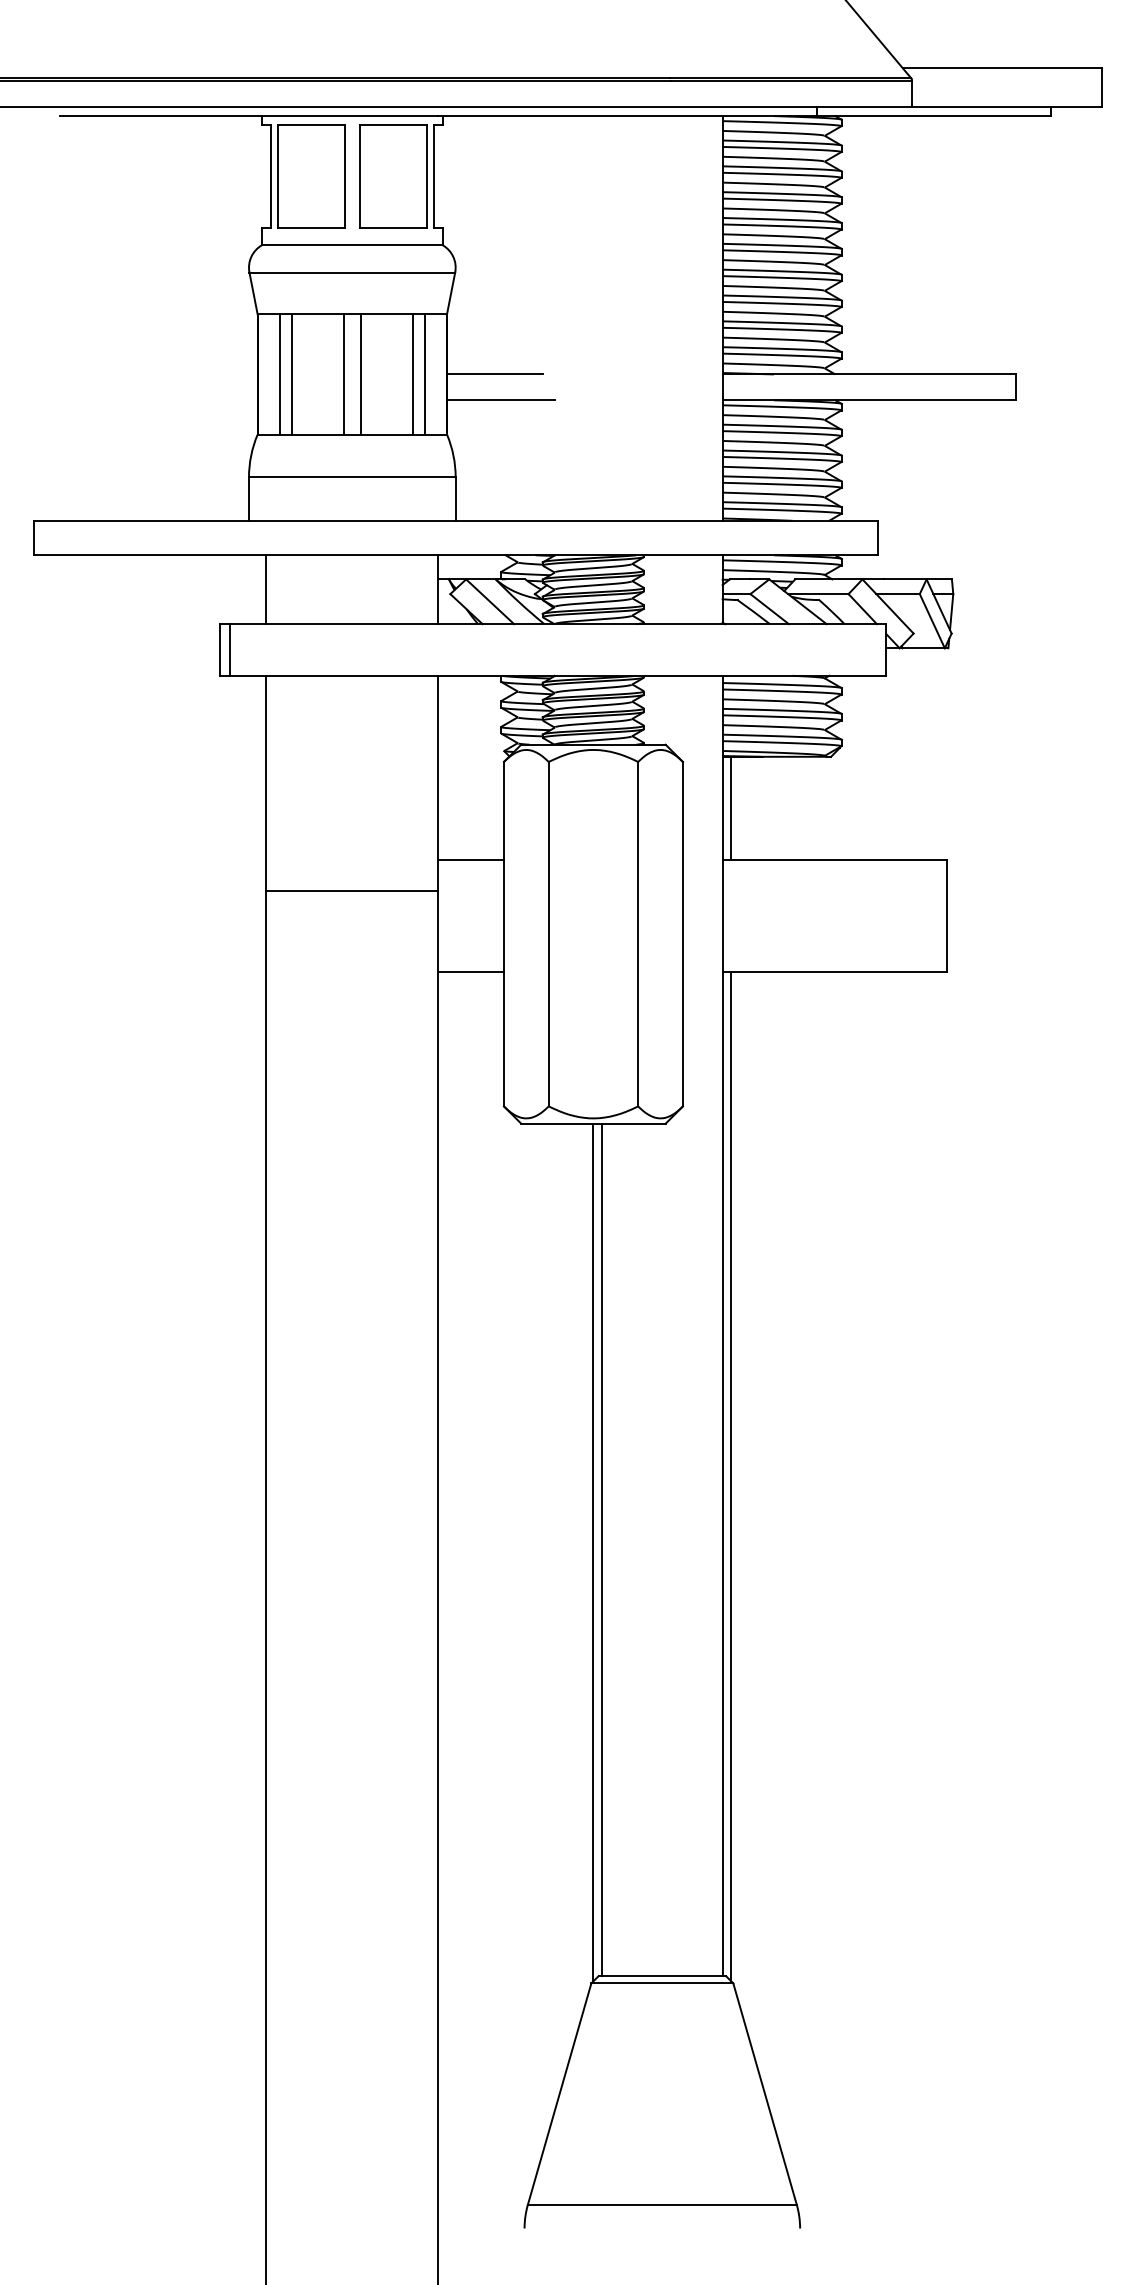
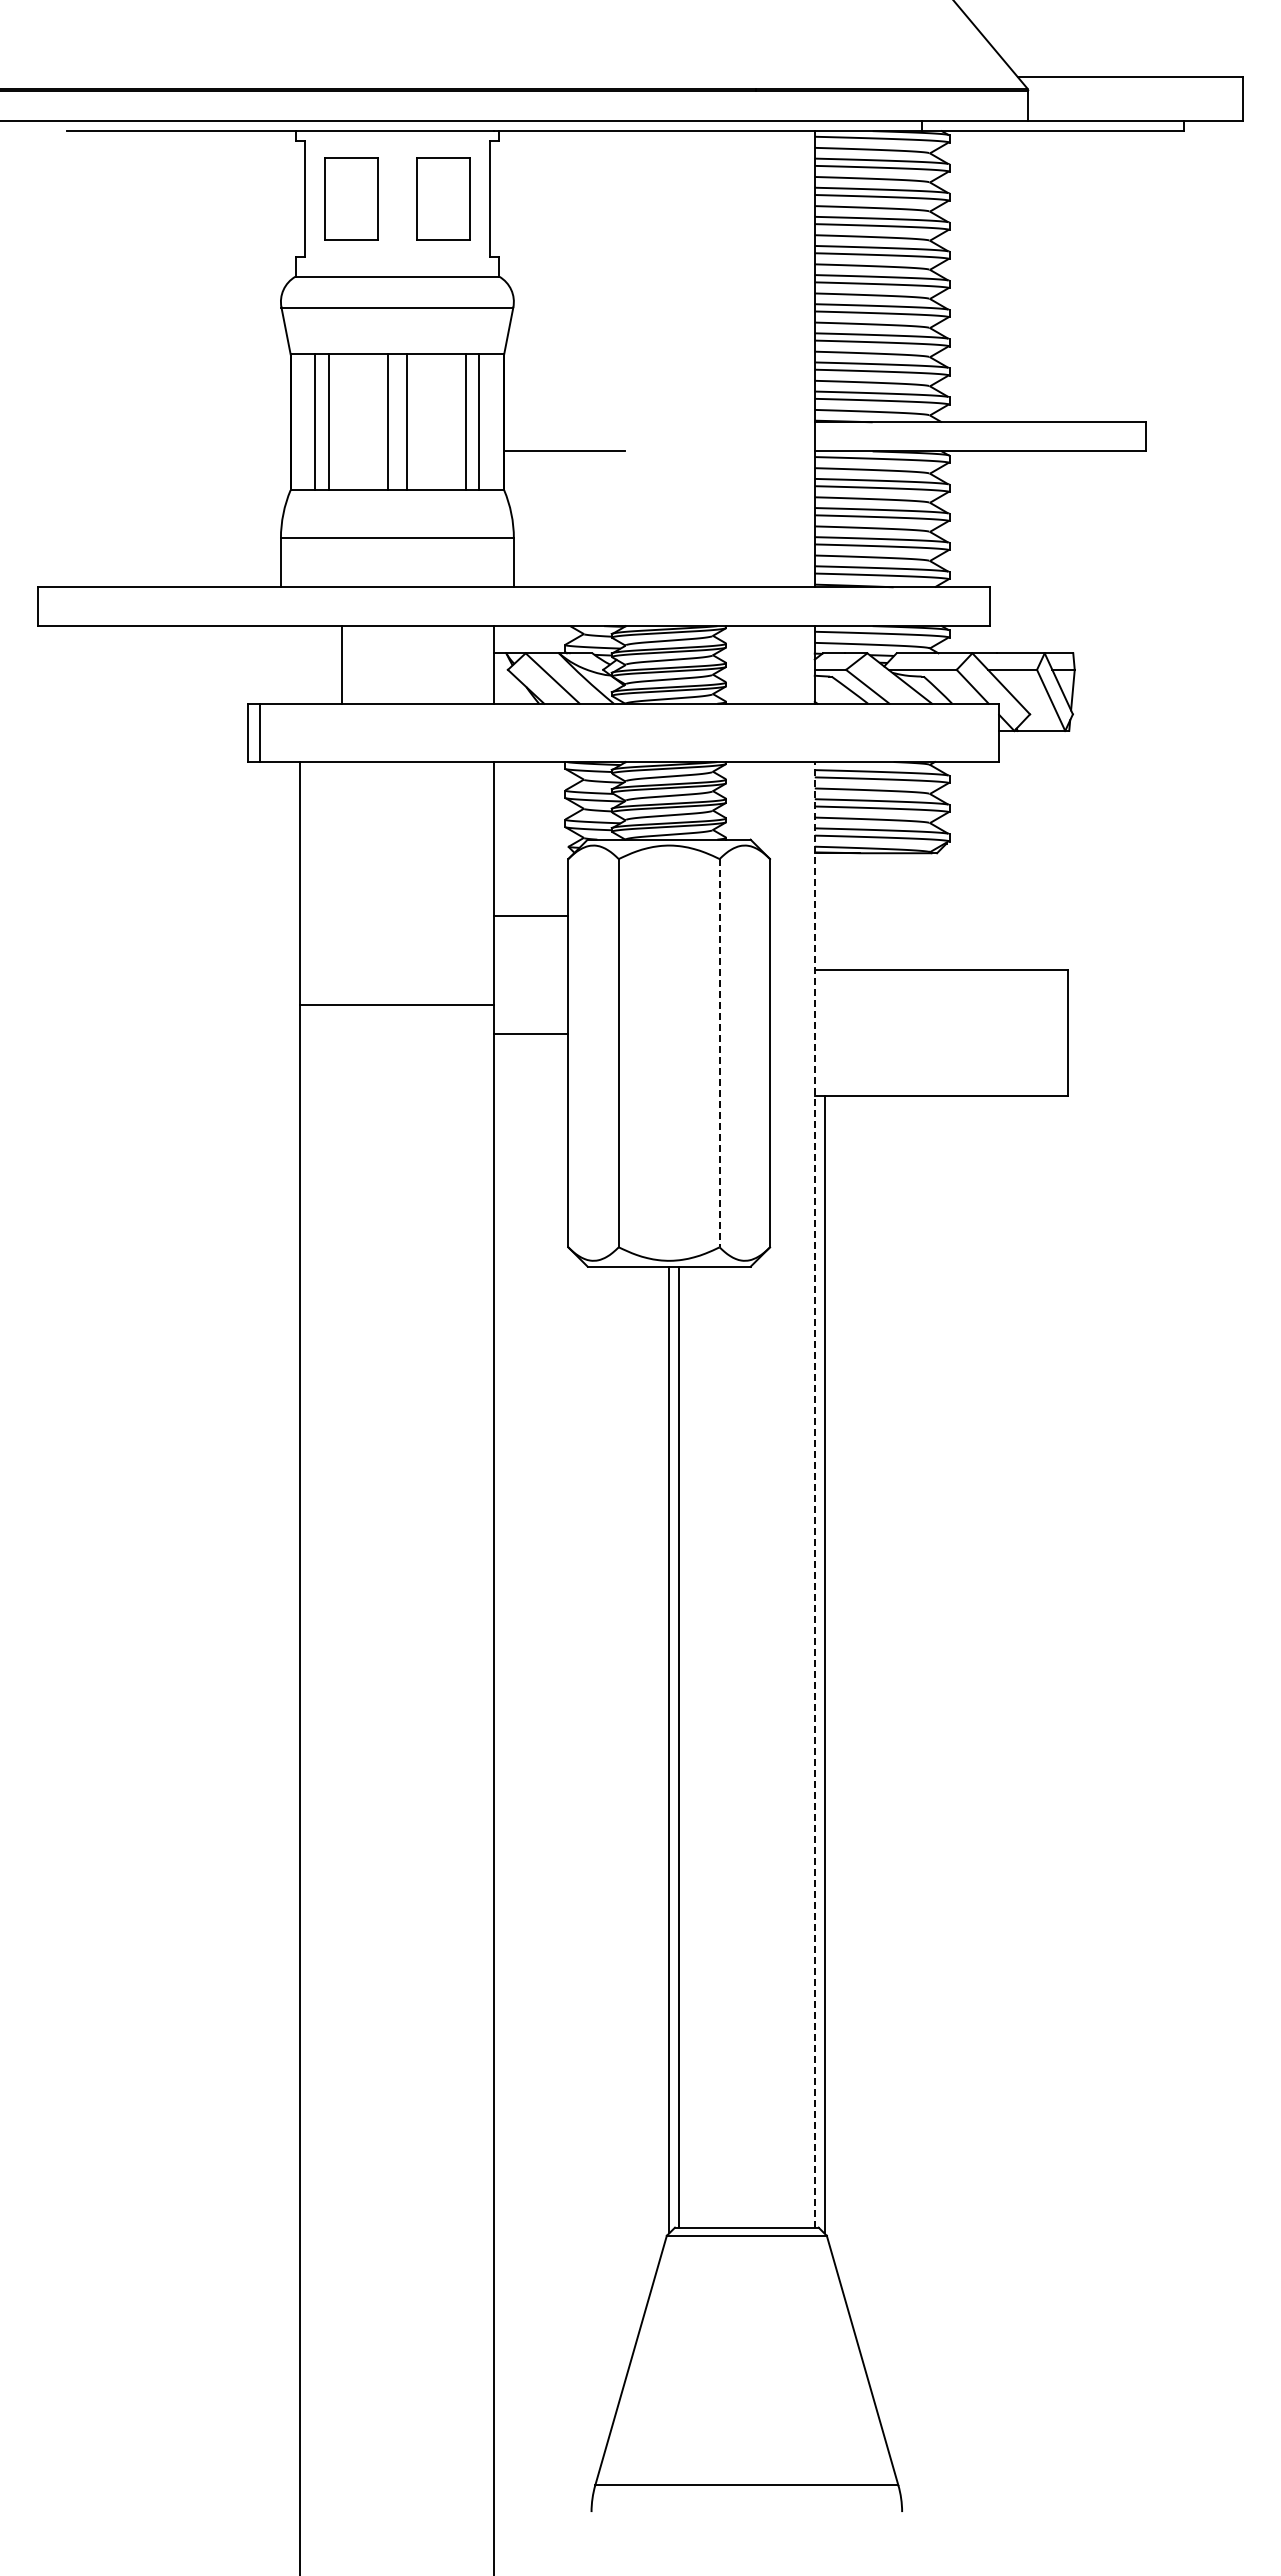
part: (311, 175) -> (351, 198), size x0.7
part: (393, 175) -> (443, 198), size x0.7
line: (494, 374) -> (557, 422), removed
line: (266, 589) -> (342, 664), moved
line: (731, 808) -> (824, 911), removed
line: (471, 859) -> (531, 915), moved
line: (638, 934) -> (719, 1053), solid -> dashed
line: (471, 971) -> (531, 1033), moved
line: (722, 1325) -> (814, 1494), solid -> dashed

